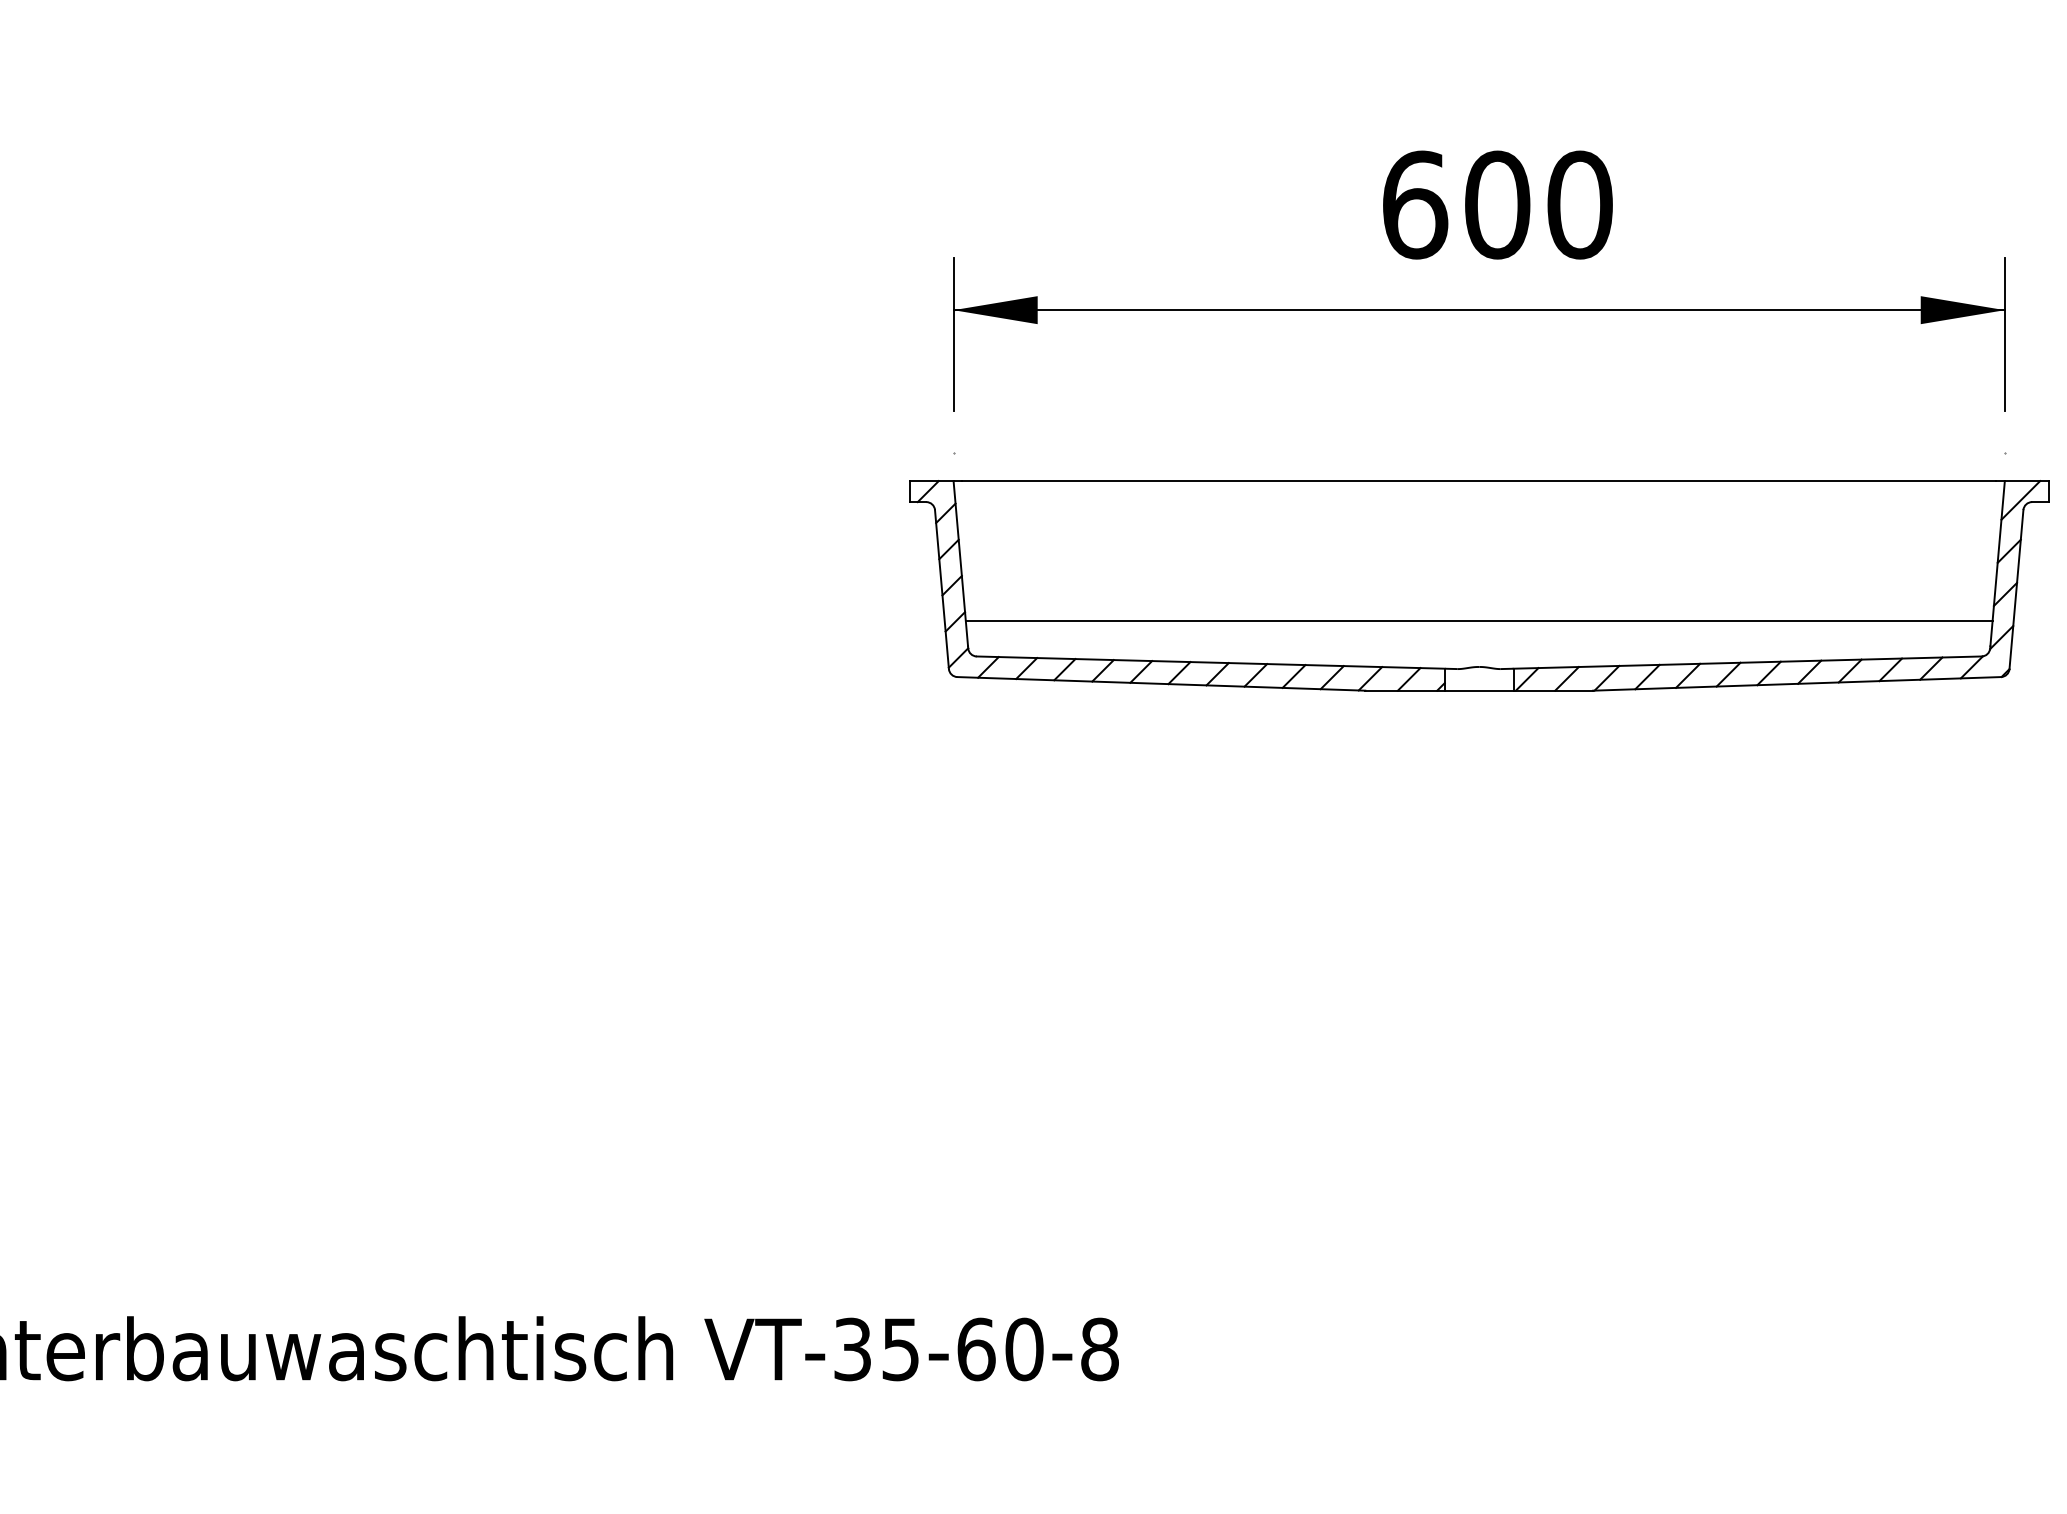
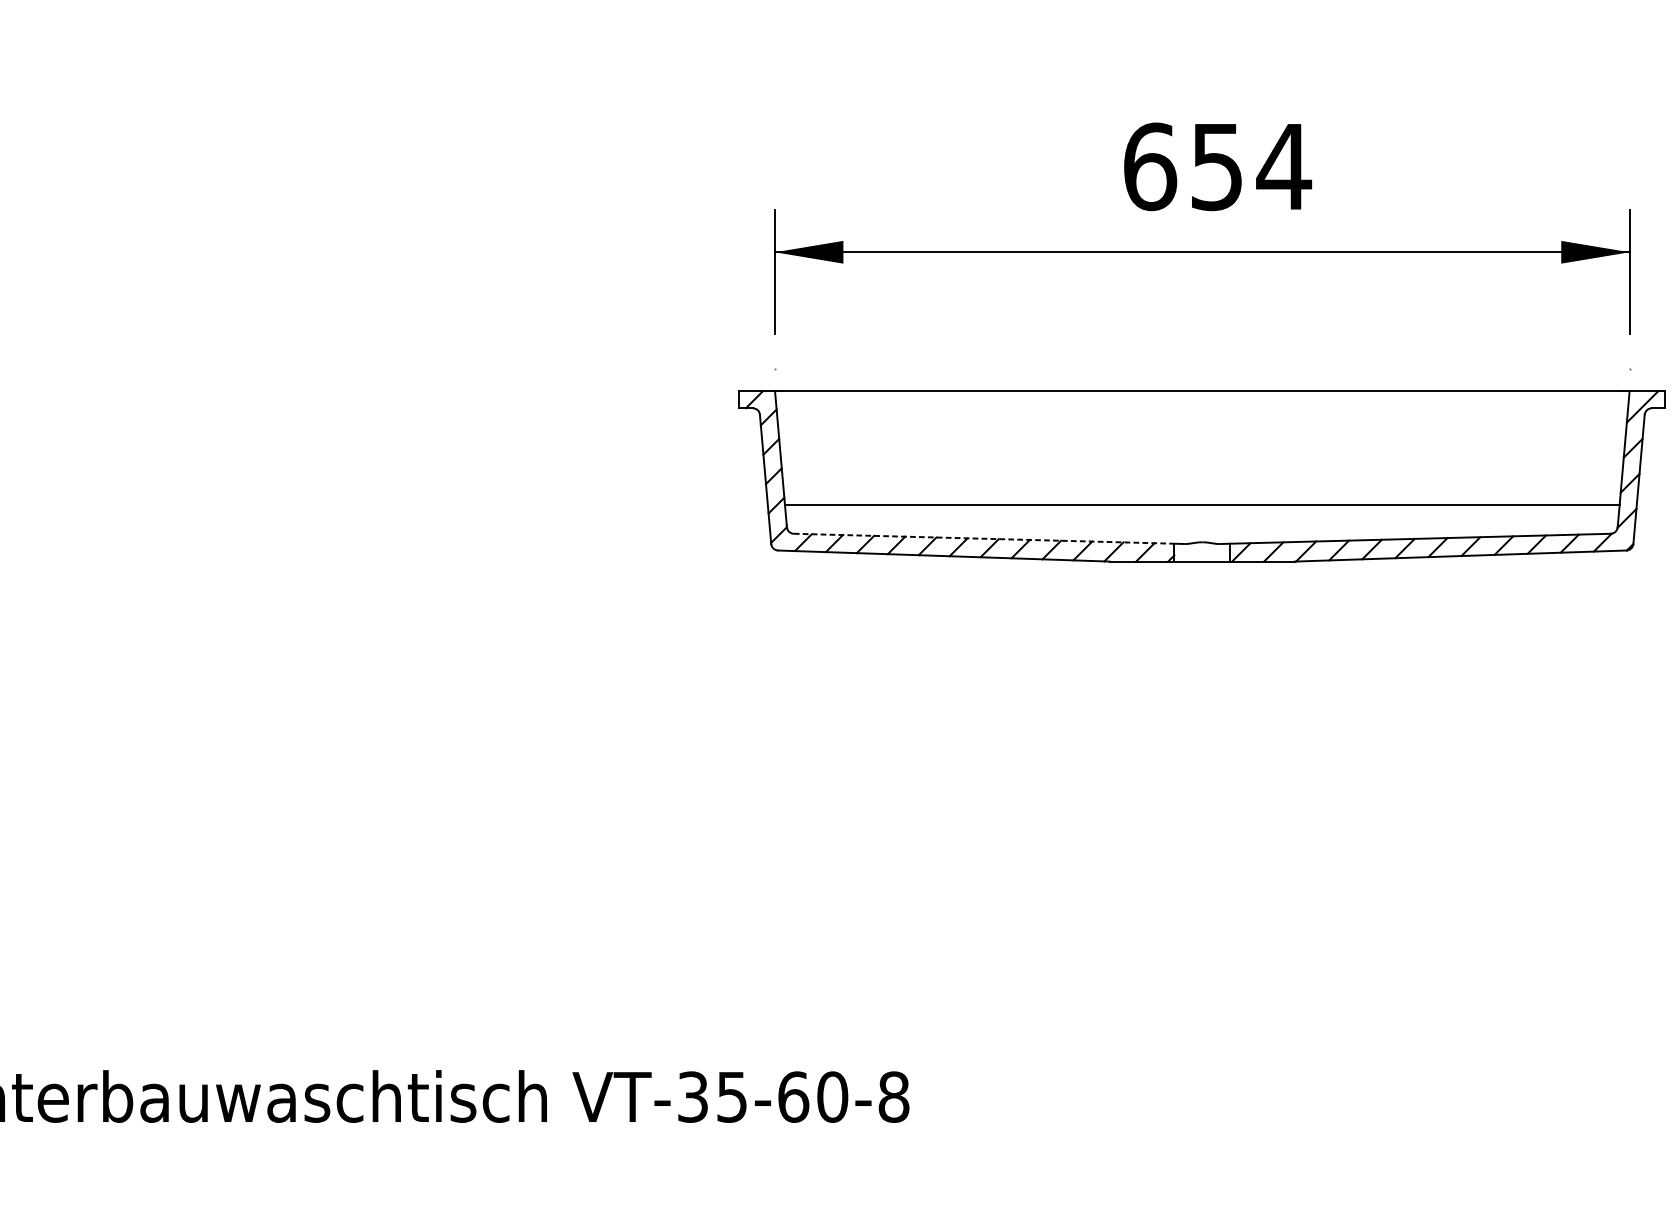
text: (1539, 204) -> (1251, 166), 600 -> 654
line: (1211, 662) -> (984, 538), solid -> dashed

